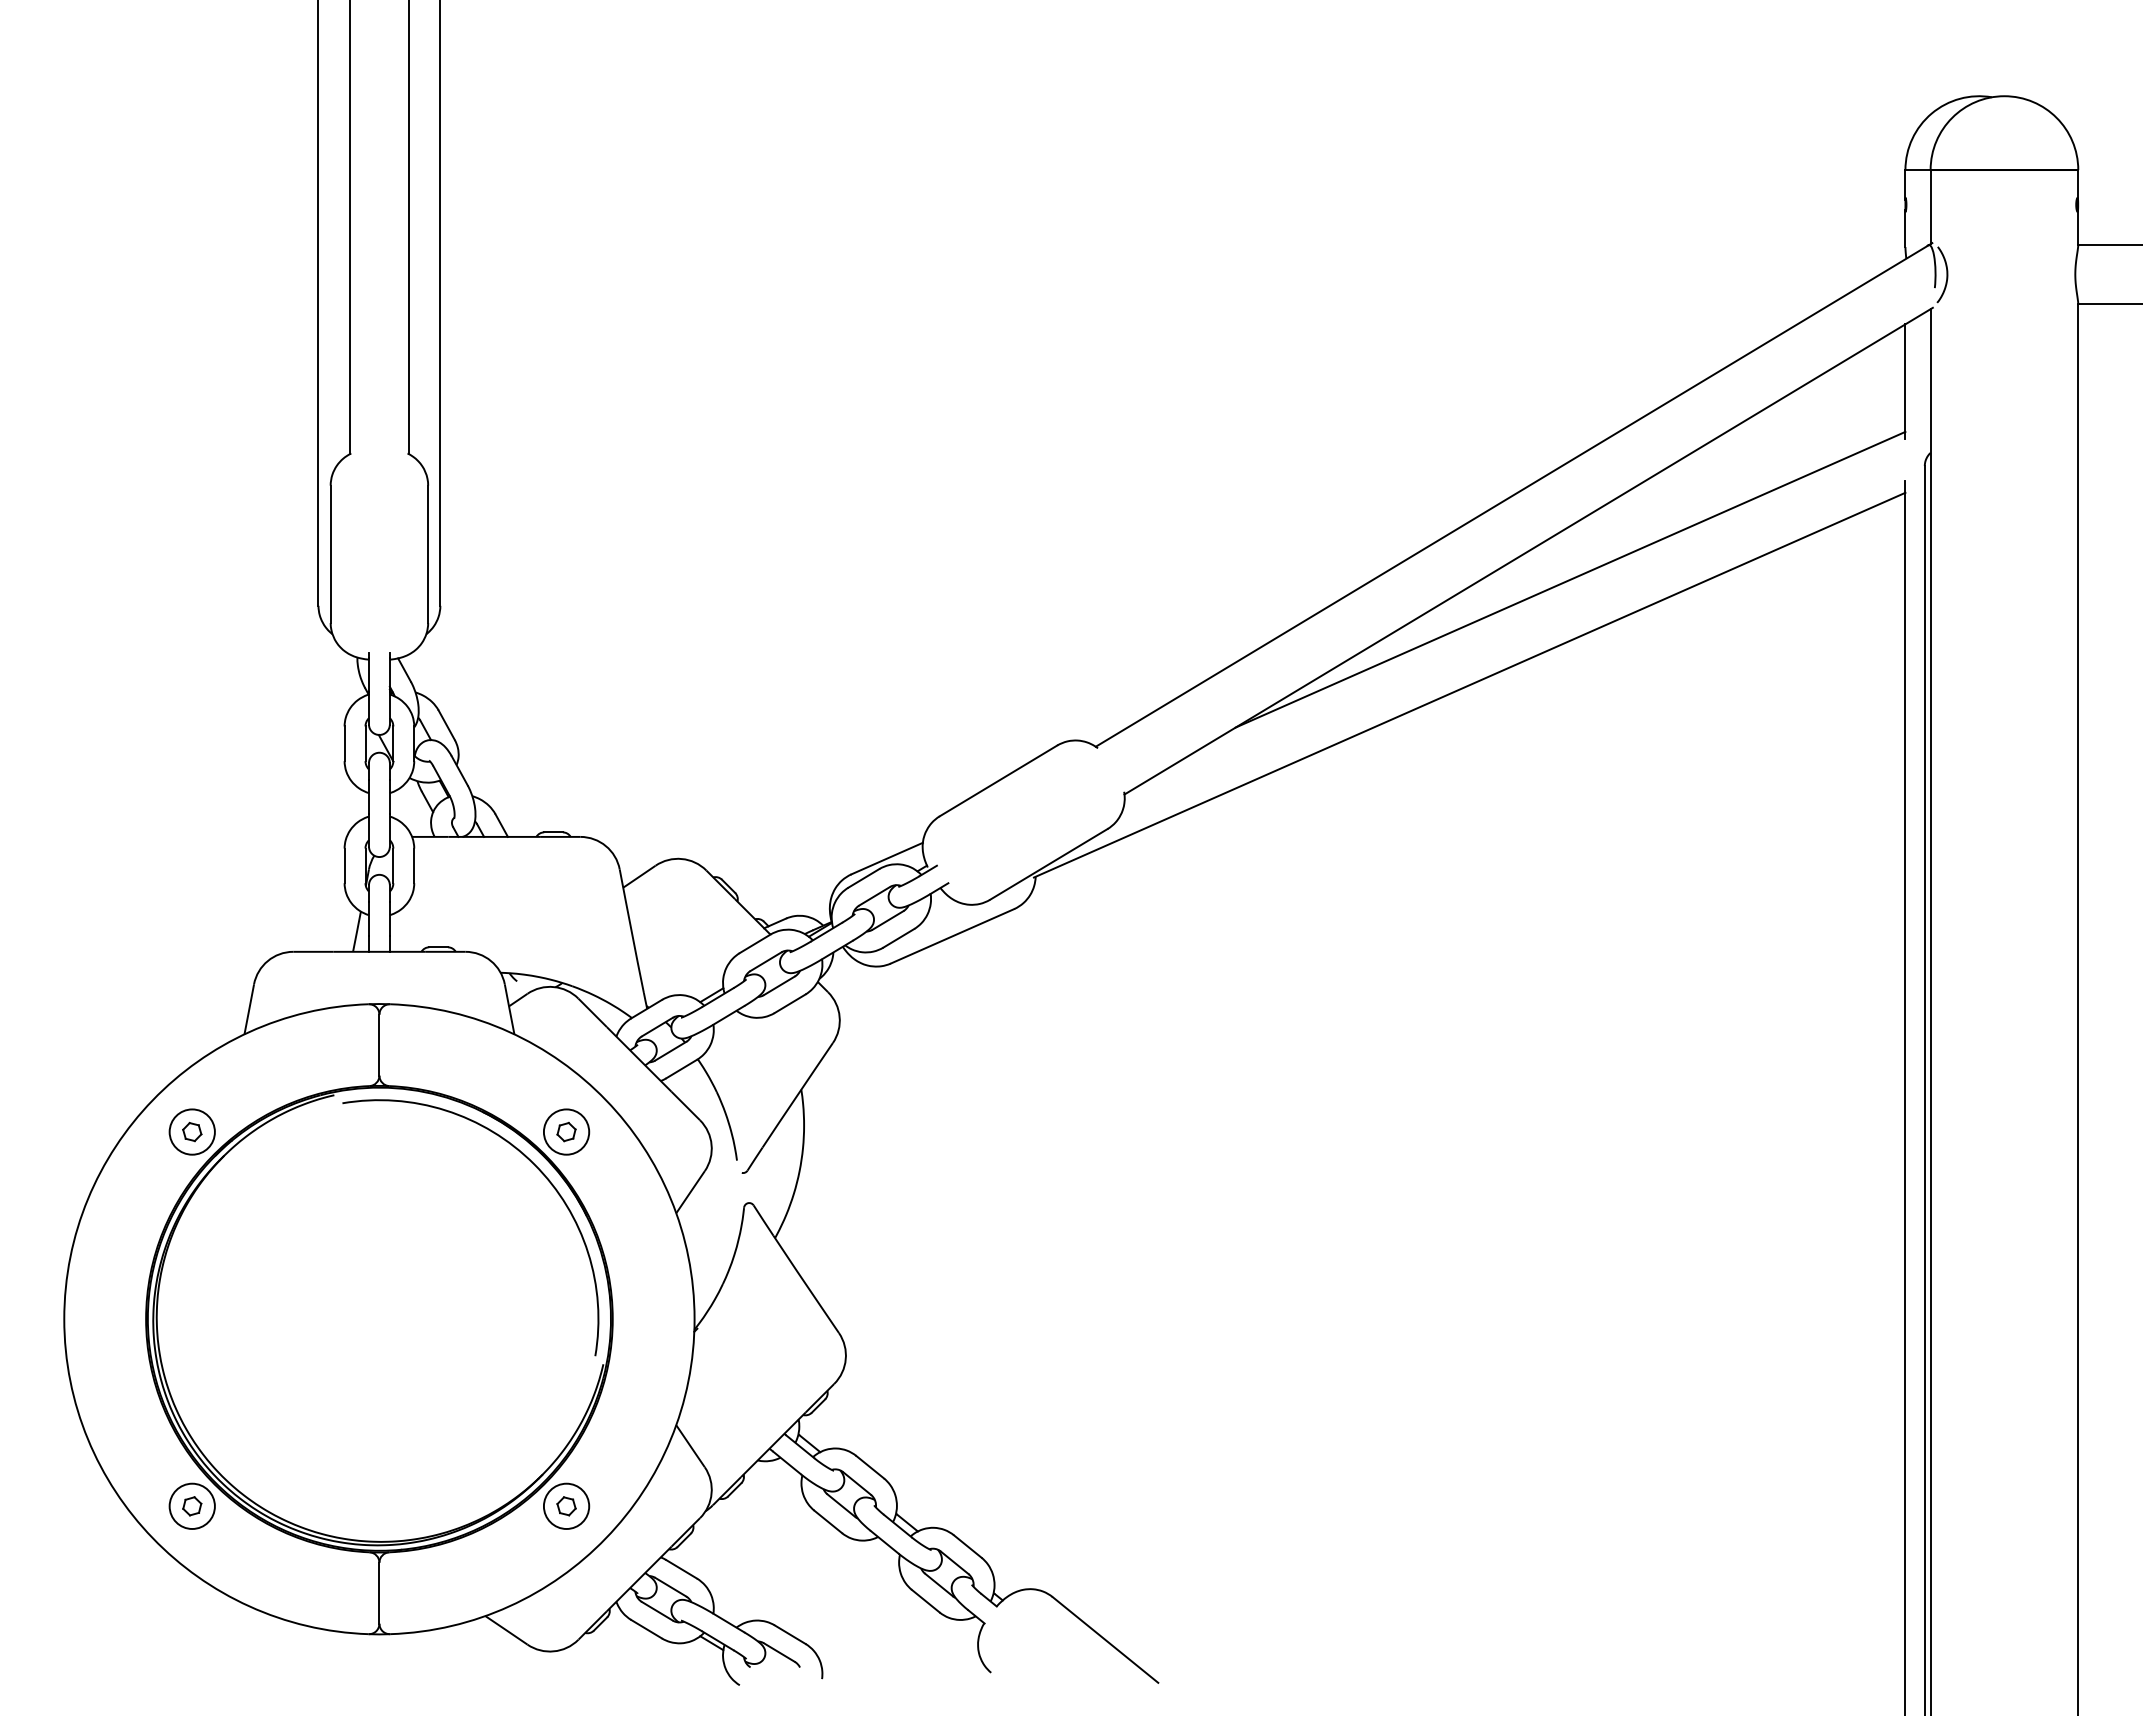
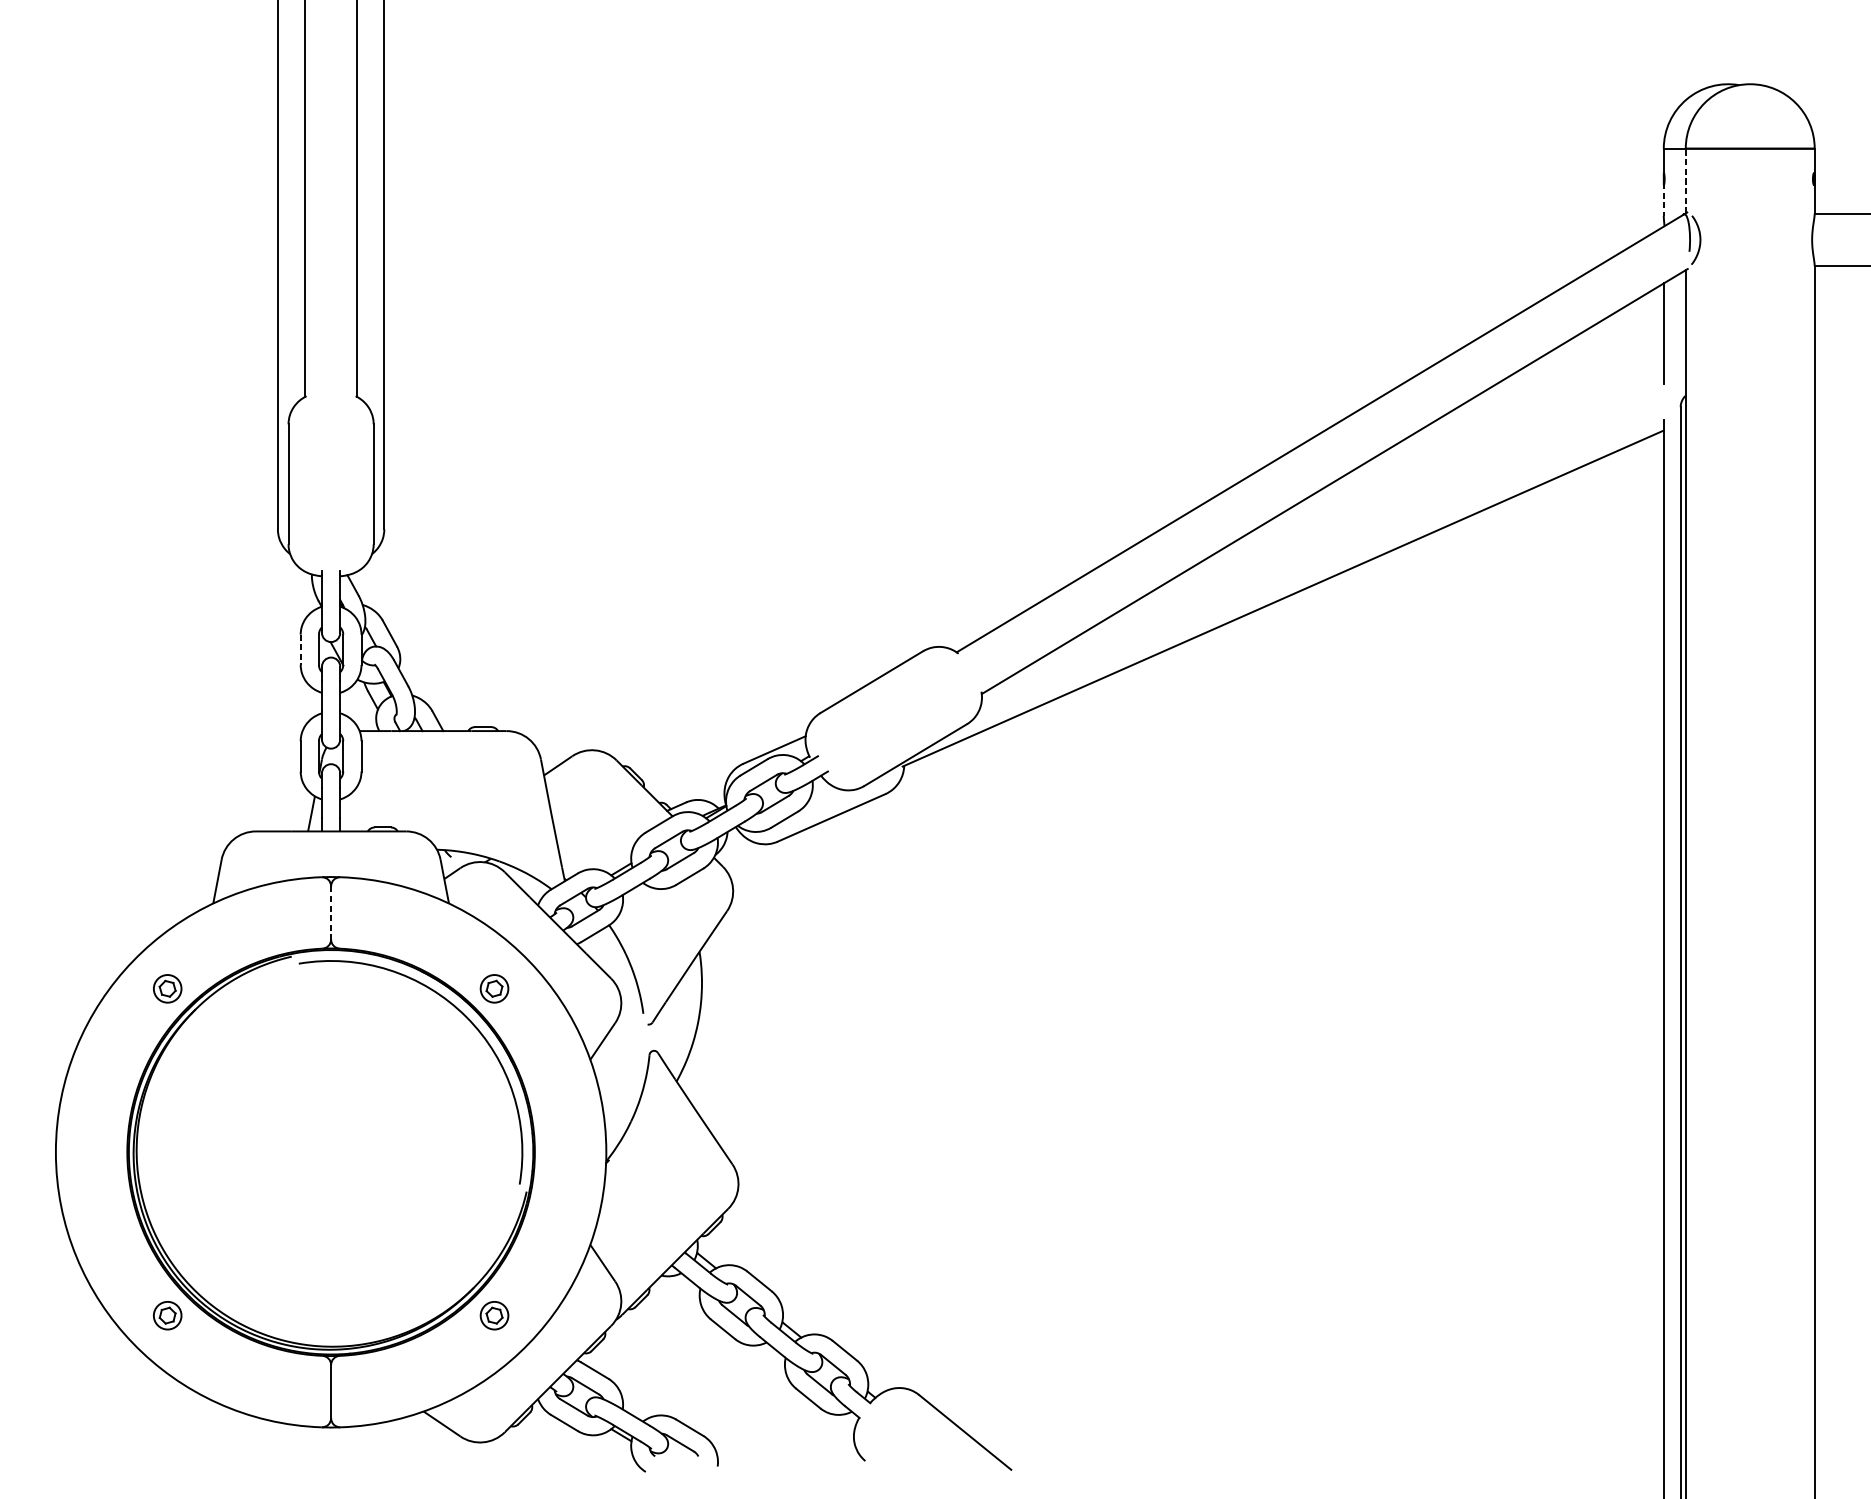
line: (1930, 206) -> (1685, 180), solid -> dashed
line: (1905, 228) -> (1663, 199), solid -> dashed
line: (1570, 579) -> (1371, 506), removed
line: (344, 744) -> (300, 650), solid -> dashed
line: (379, 1045) -> (331, 913), solid -> dashed
circle: (191, 1131) -> (166, 988), size x0.7
circle: (566, 1131) -> (494, 988), size x0.7
circle: (191, 1505) -> (166, 1314), size x0.7
circle: (566, 1505) -> (494, 1314), size x0.7

